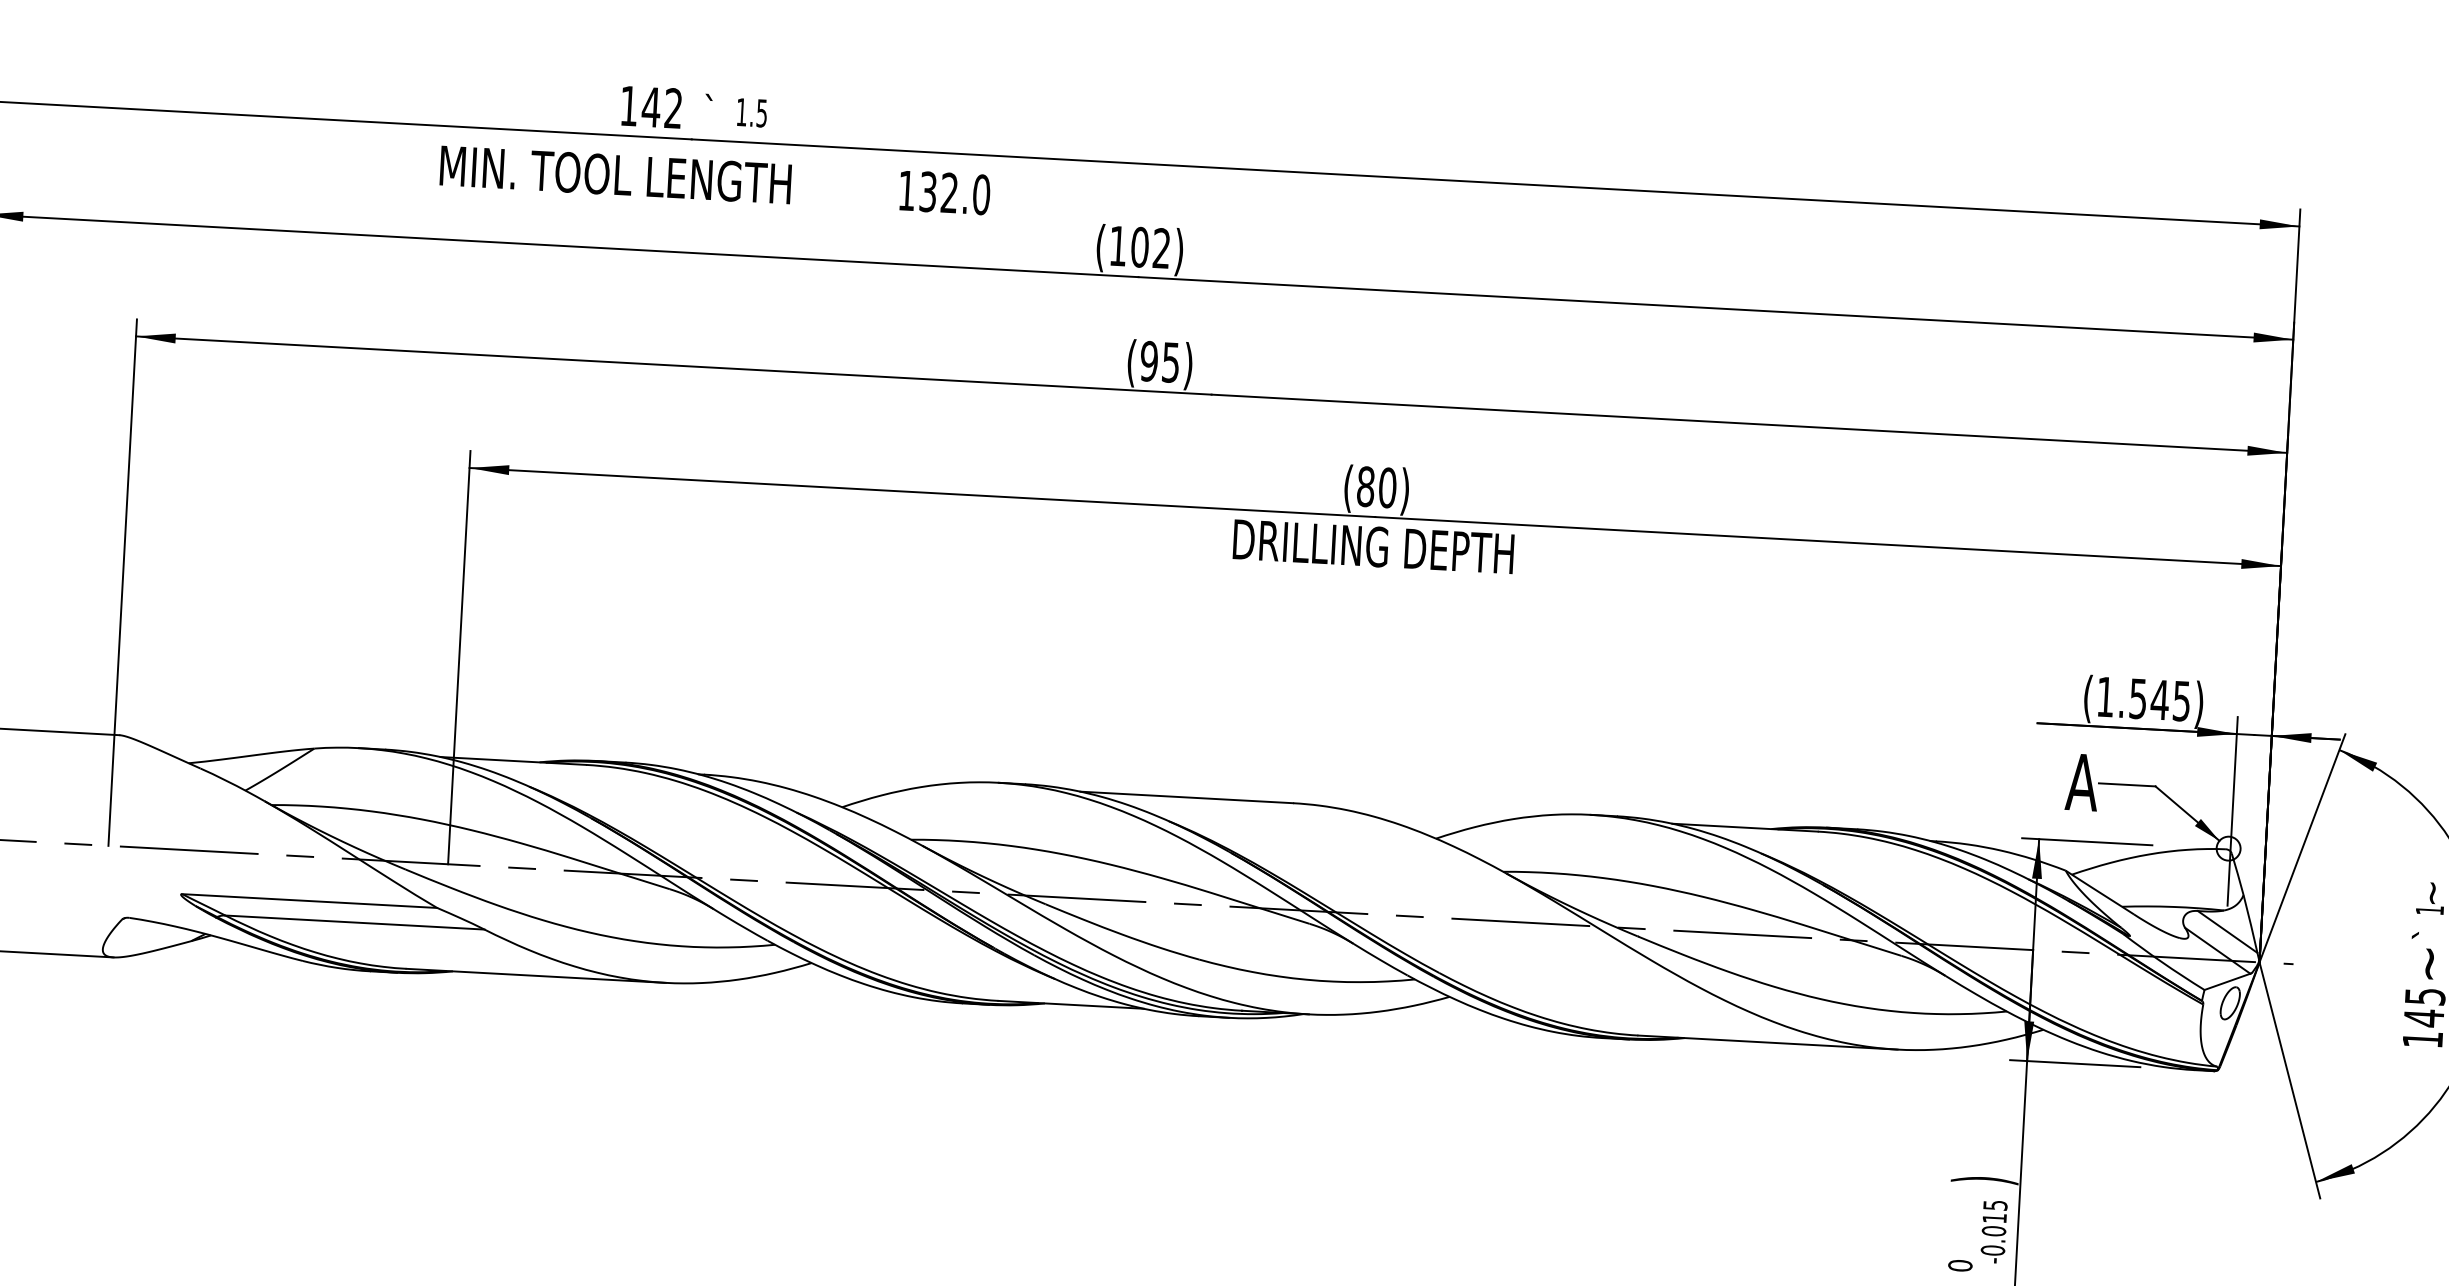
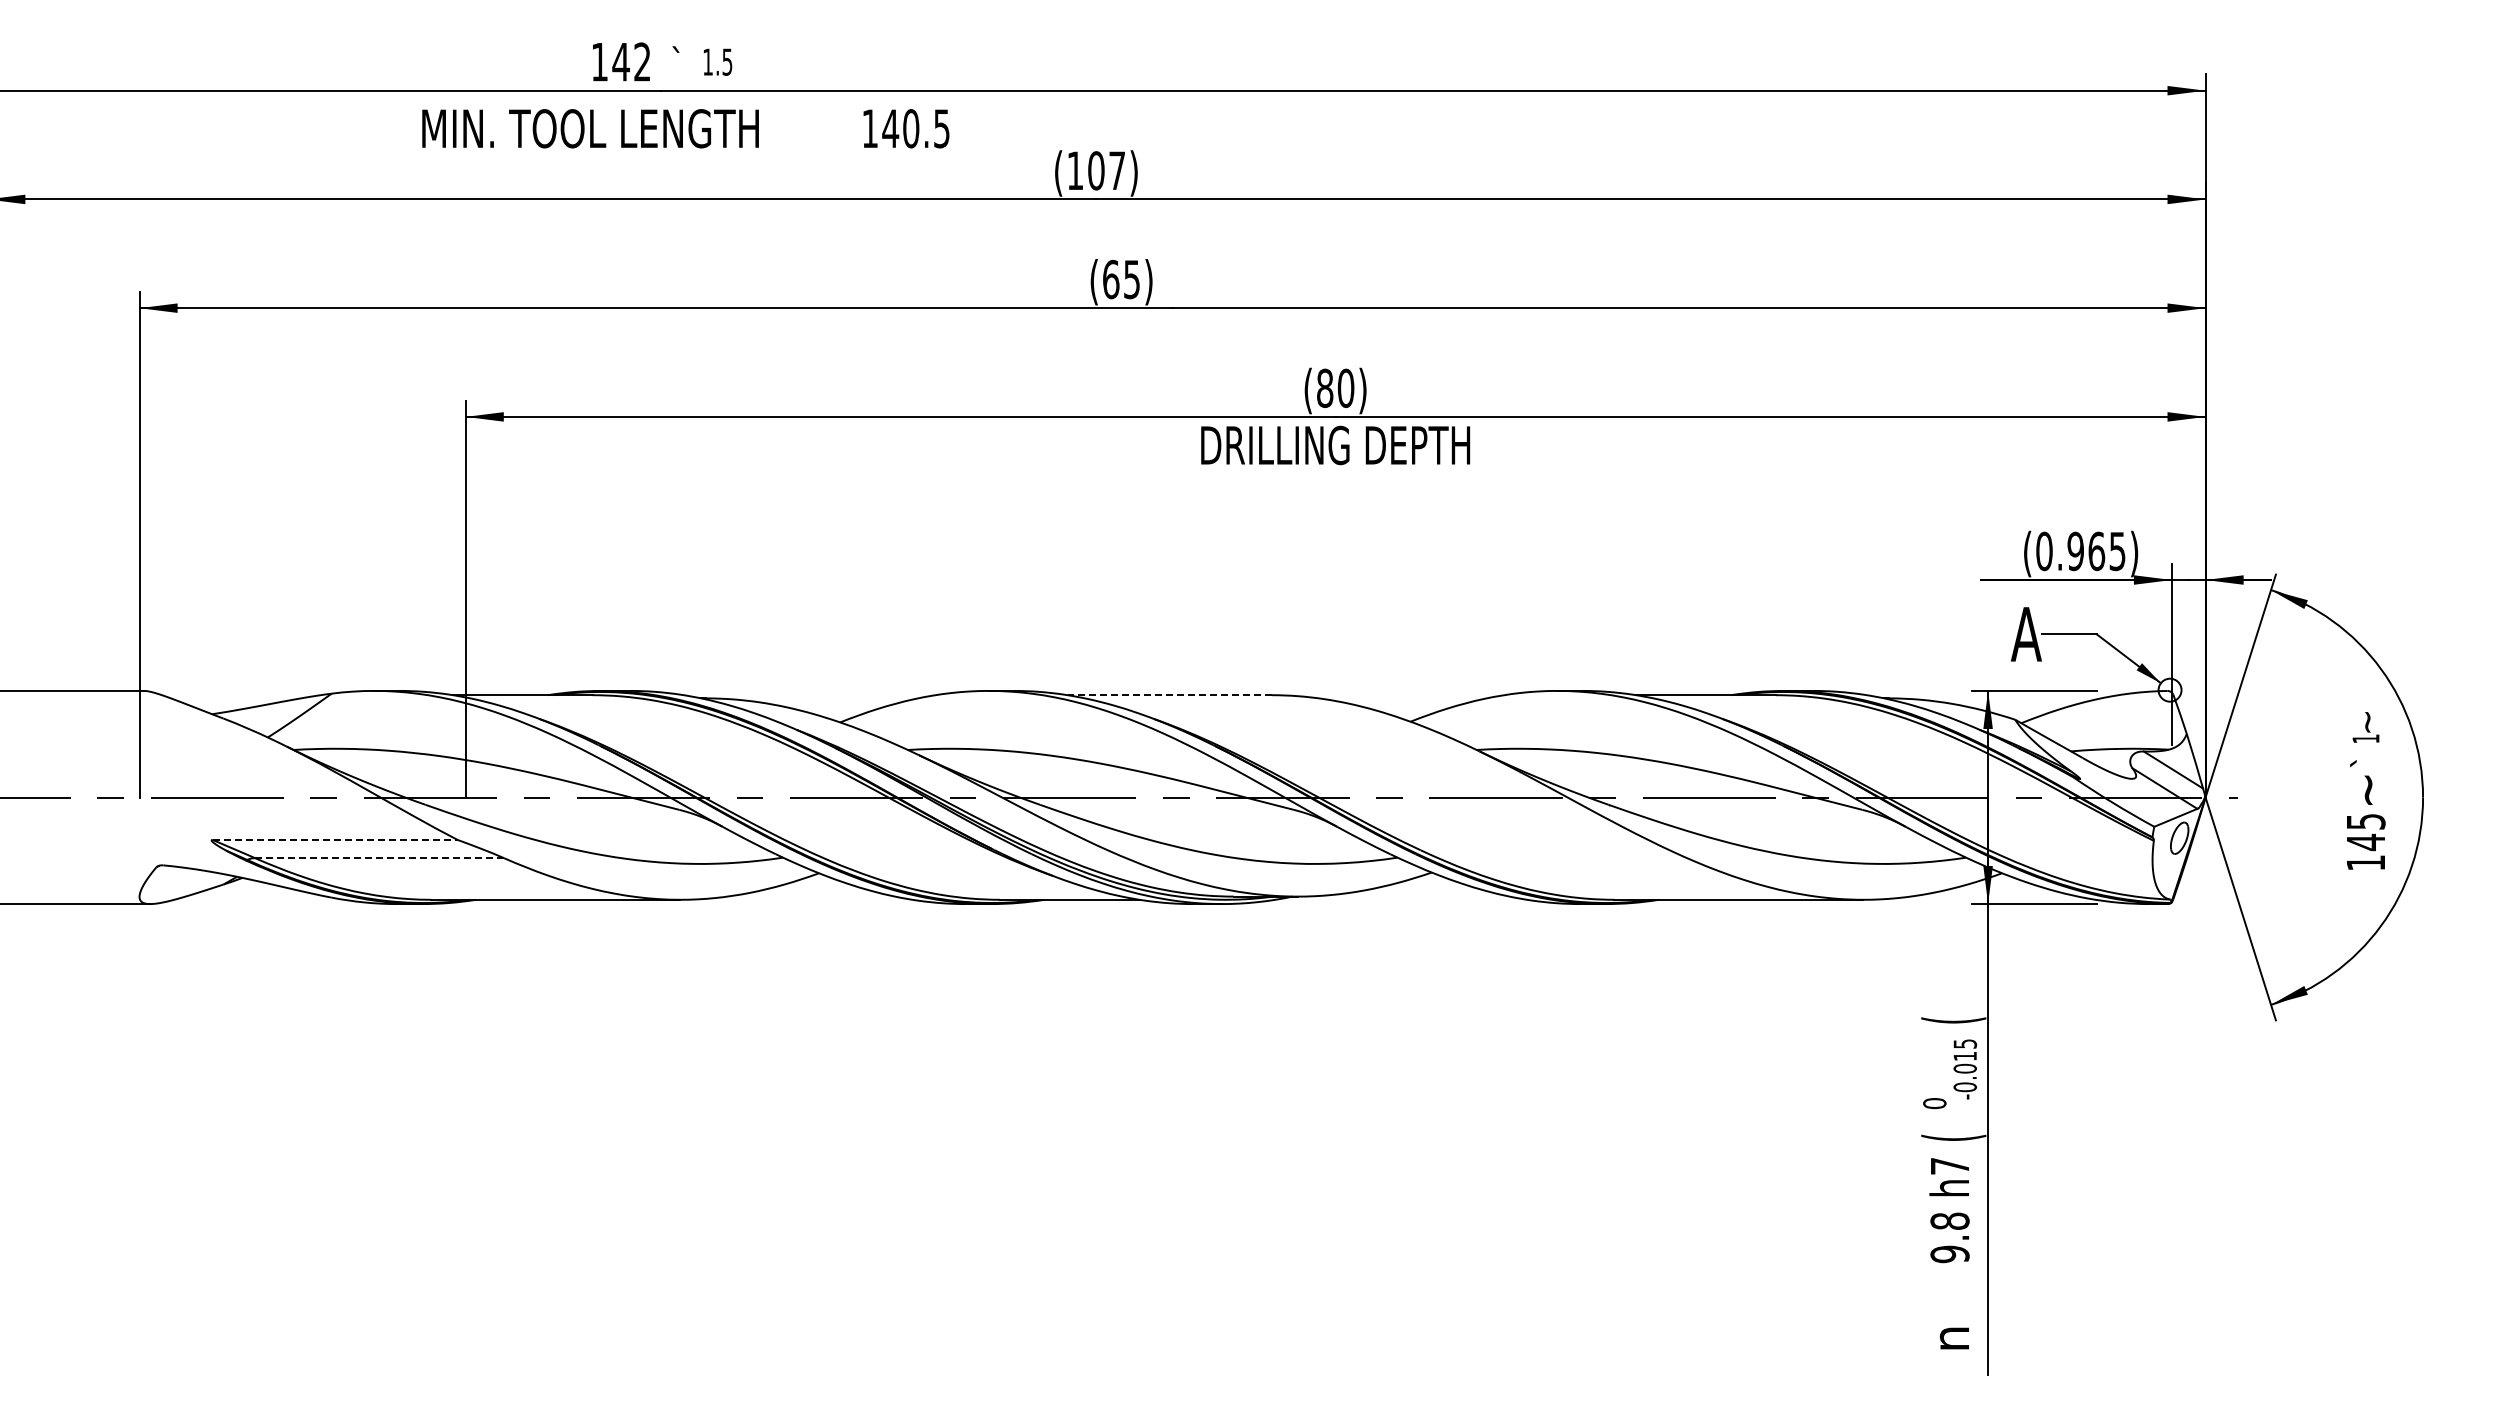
text: (955, 193) -> (916, 128), 132.0 -> 140.5
text: (1160, 248) -> (1116, 170), (102) -> (107)
text: (1148, 361) -> (1110, 279), (95) -> (65)
text: (2132, 698) -> (2070, 551), (1.545) -> (0.965)
line: (1186, 797) -> (1169, 695), solid -> dashed
line: (310, 900) -> (335, 839), solid -> dashed
line: (354, 922) -> (379, 858), solid -> dashed
text: (1984, 1180) -> (1953, 1020), ) -> (

